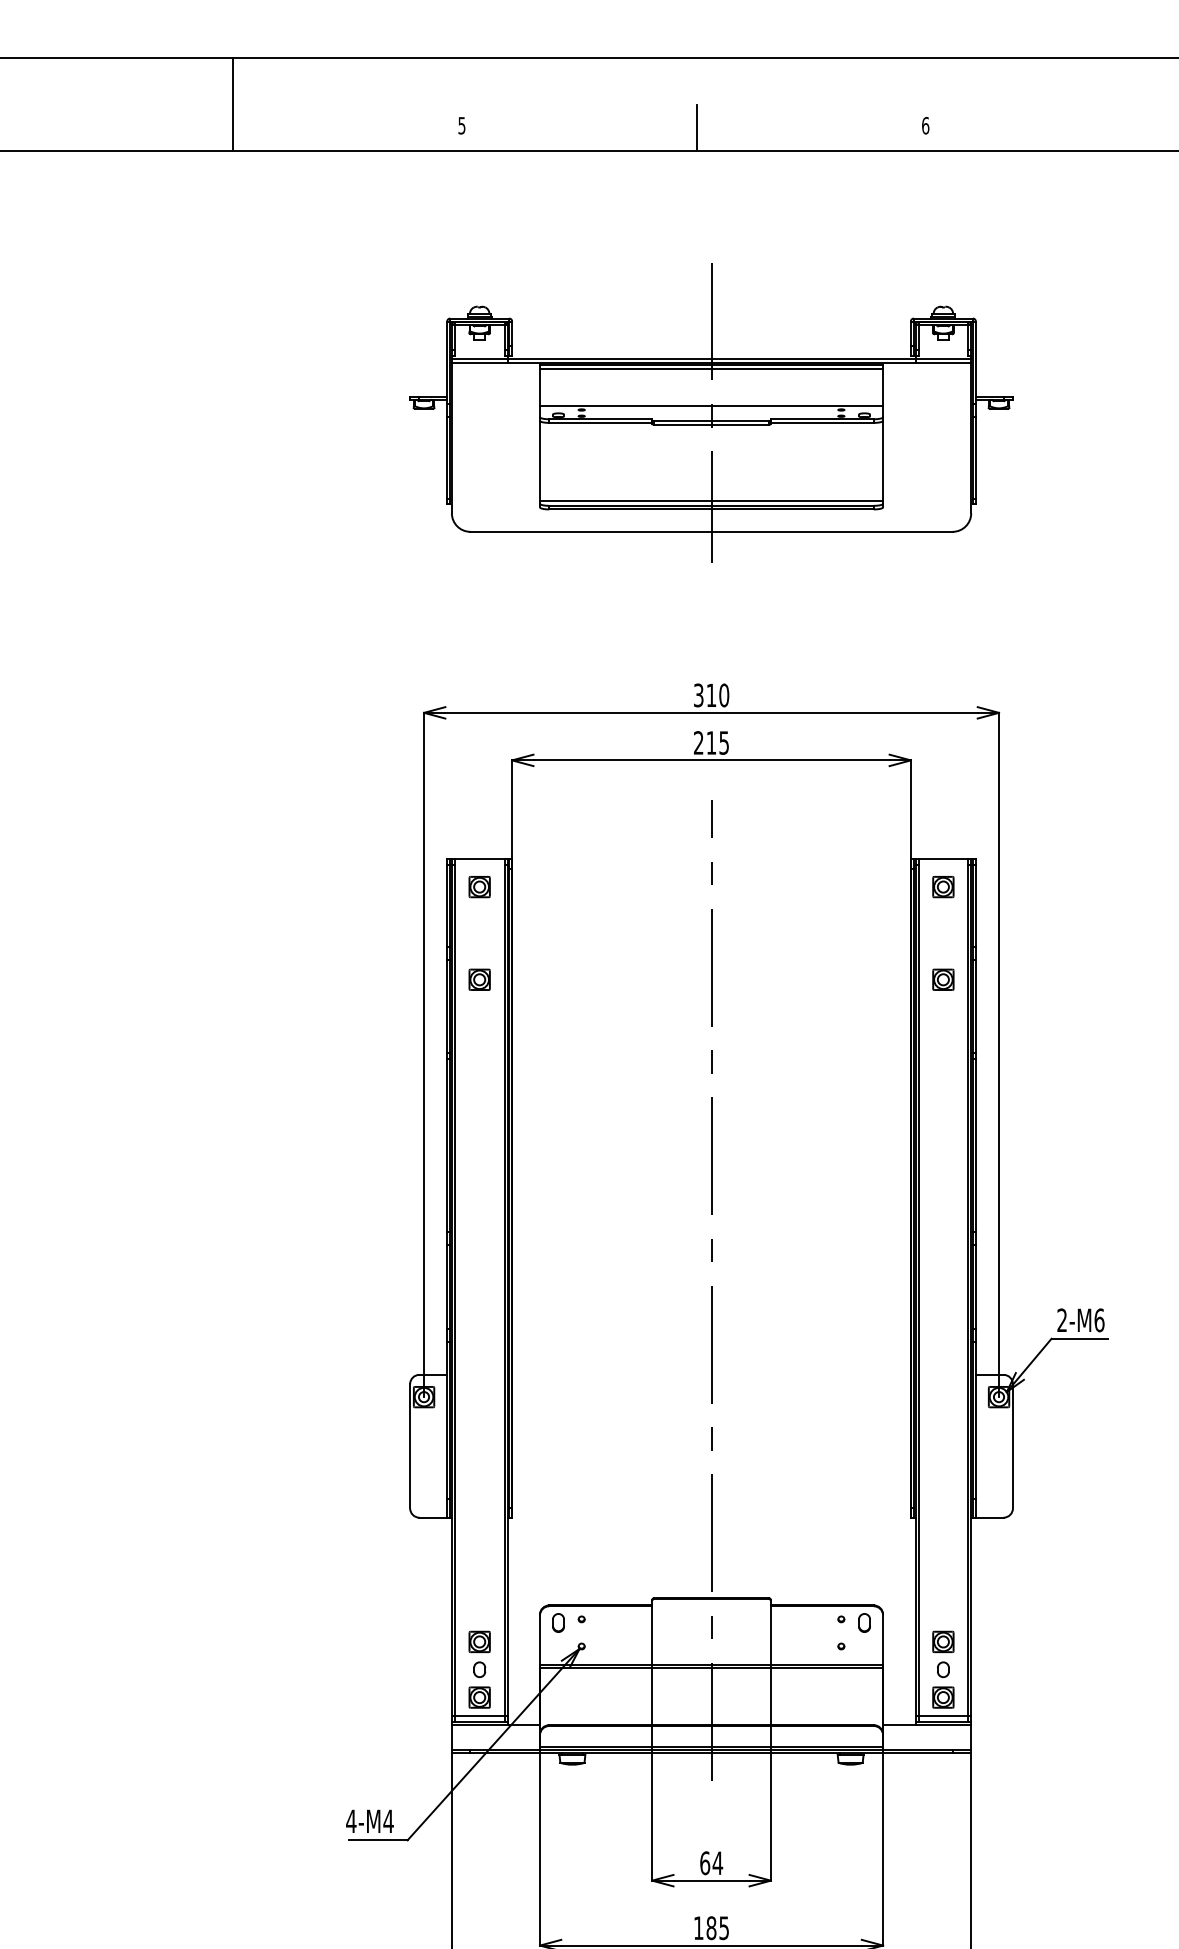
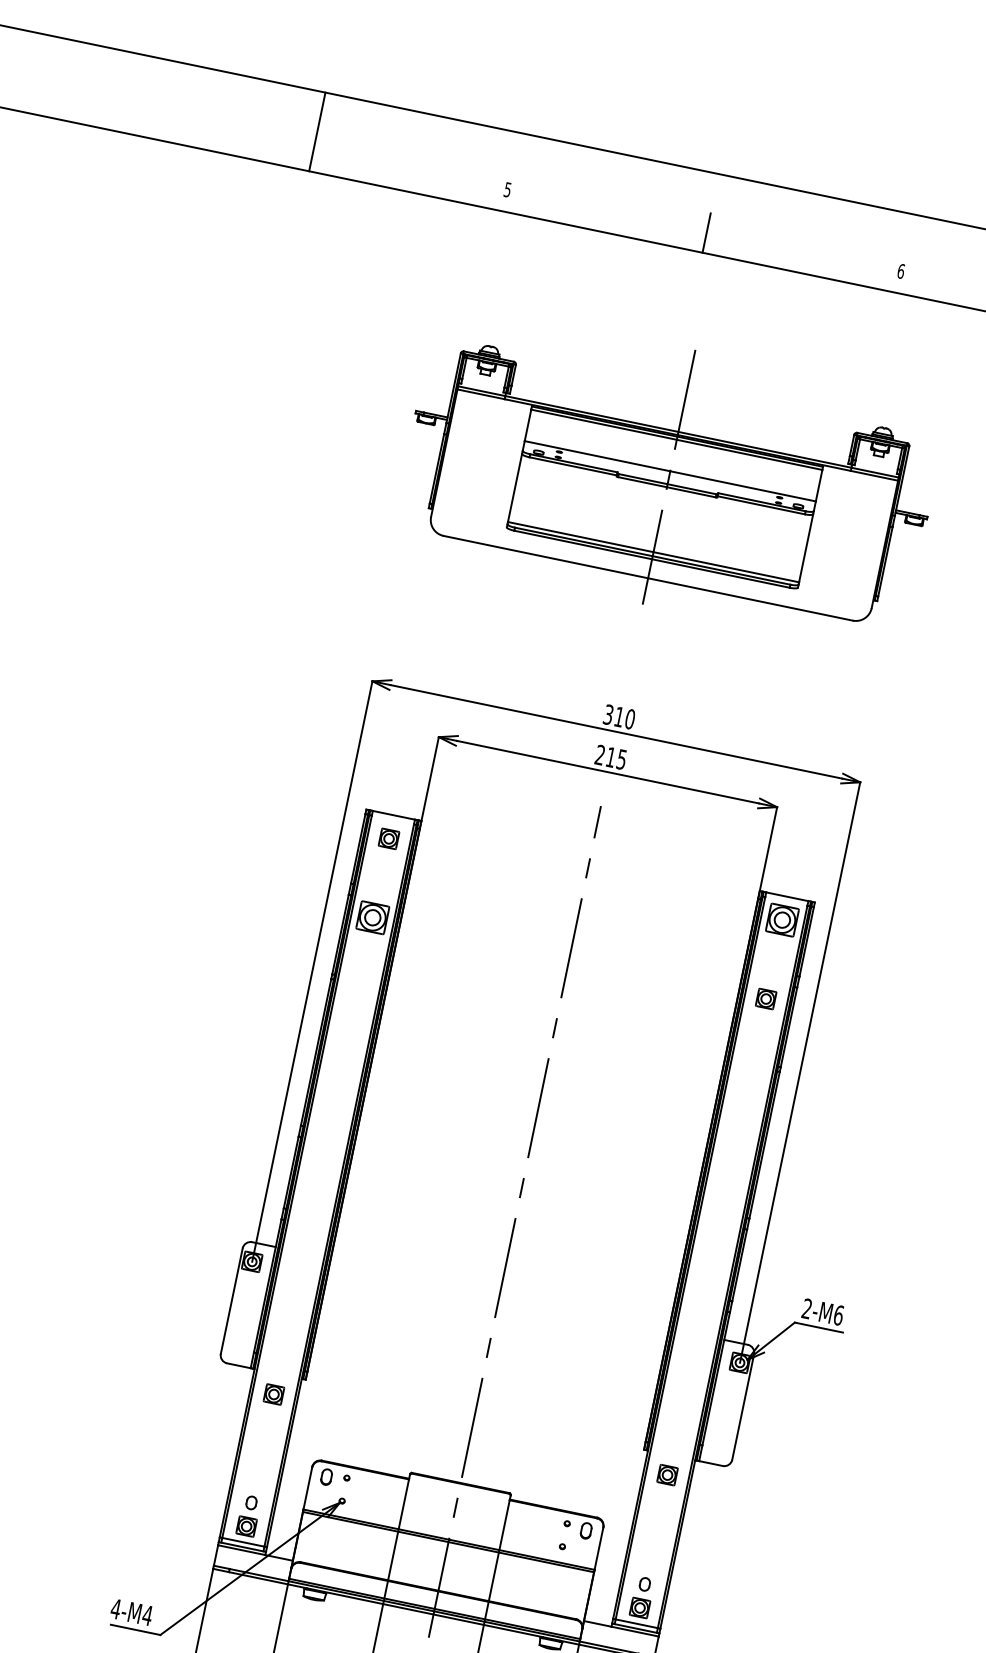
part: (943, 887) -> (782, 920), size x1.6
part: (479, 979) -> (372, 917), size x1.6
part: (479, 1641) -> (273, 1394), moved
part: (943, 1641) -> (667, 1474), moved

